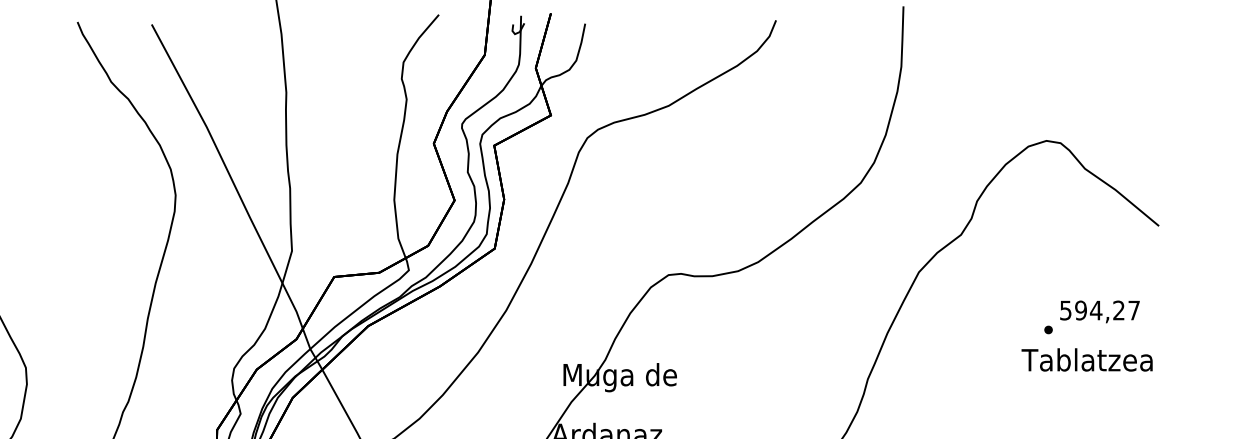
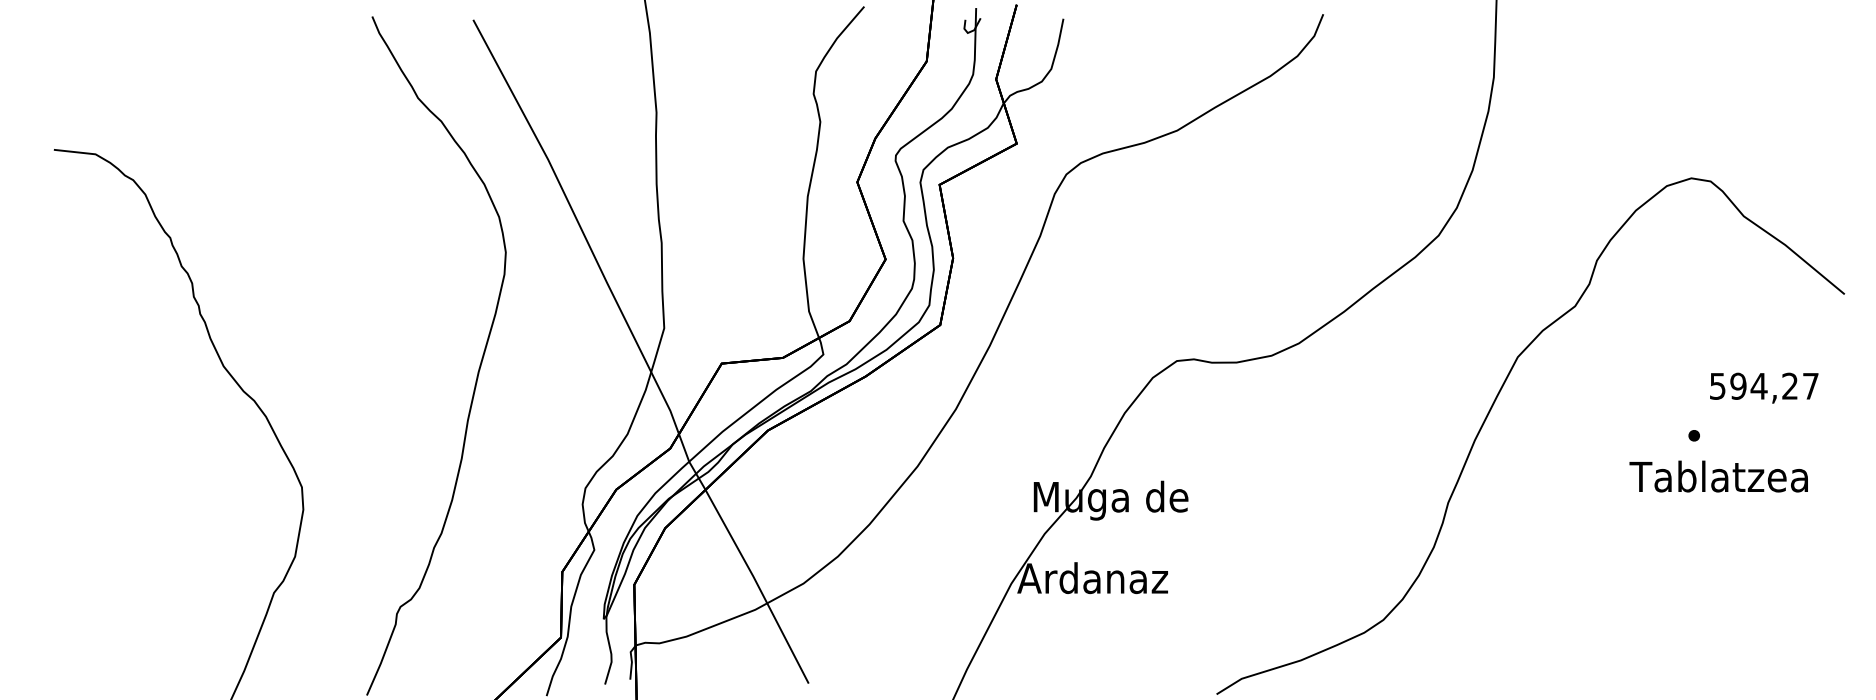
text: (1100, 311) -> (1764, 387), moved
text: (1086, 359) -> (1718, 476), moved

